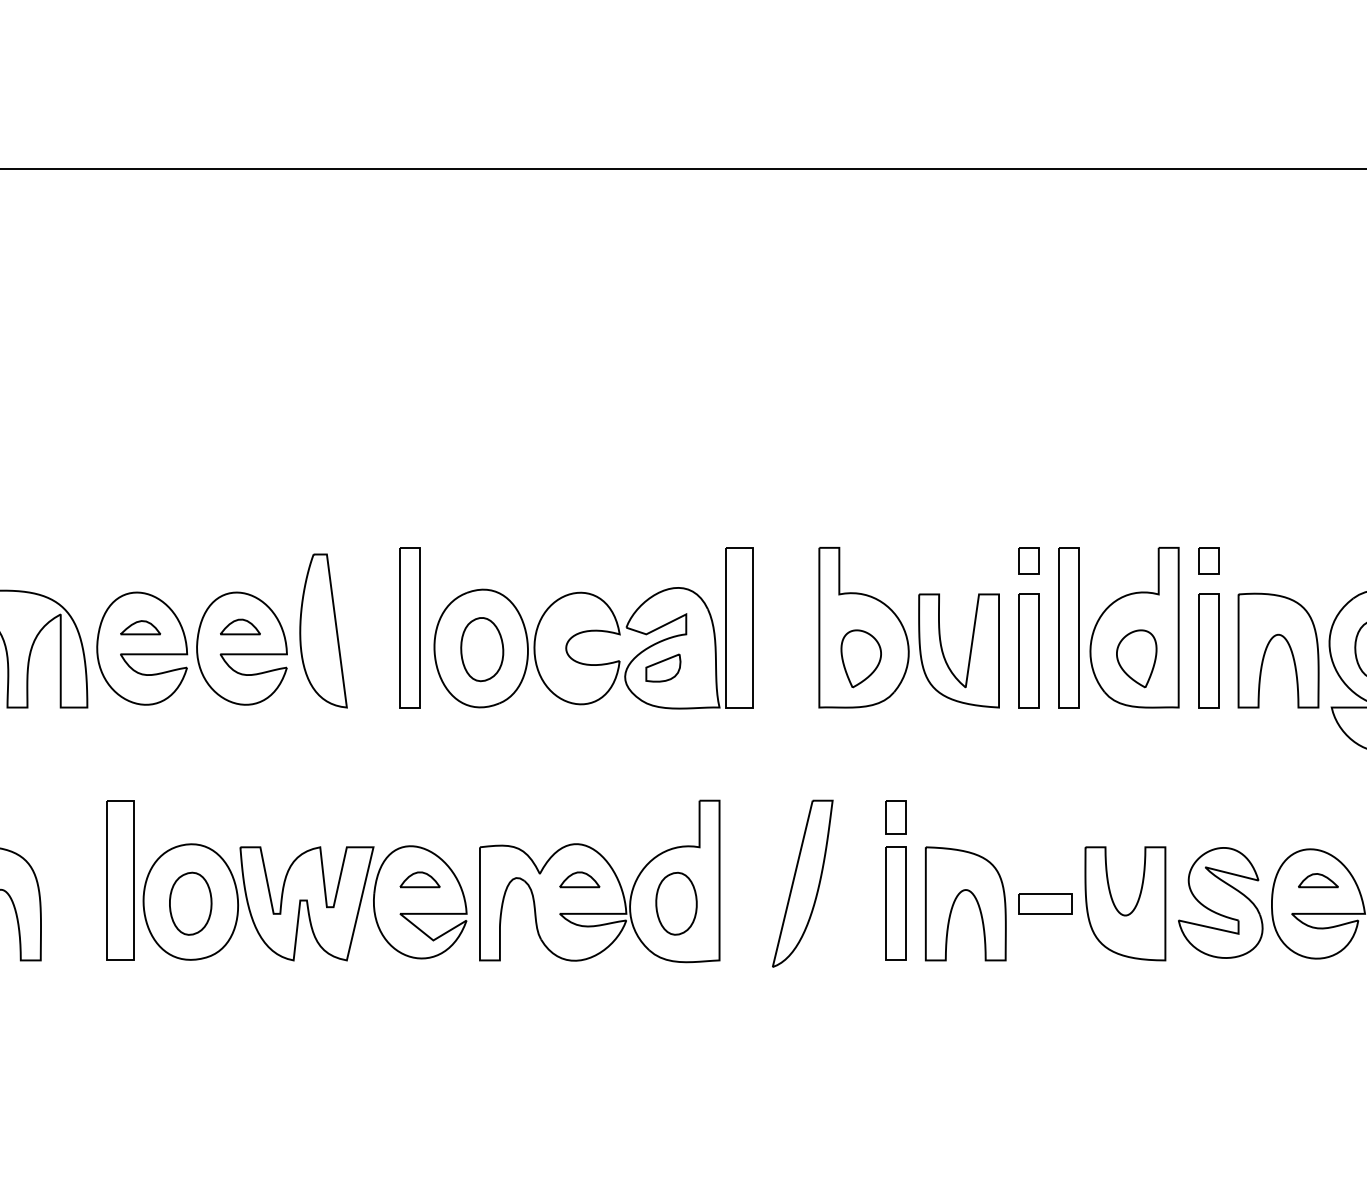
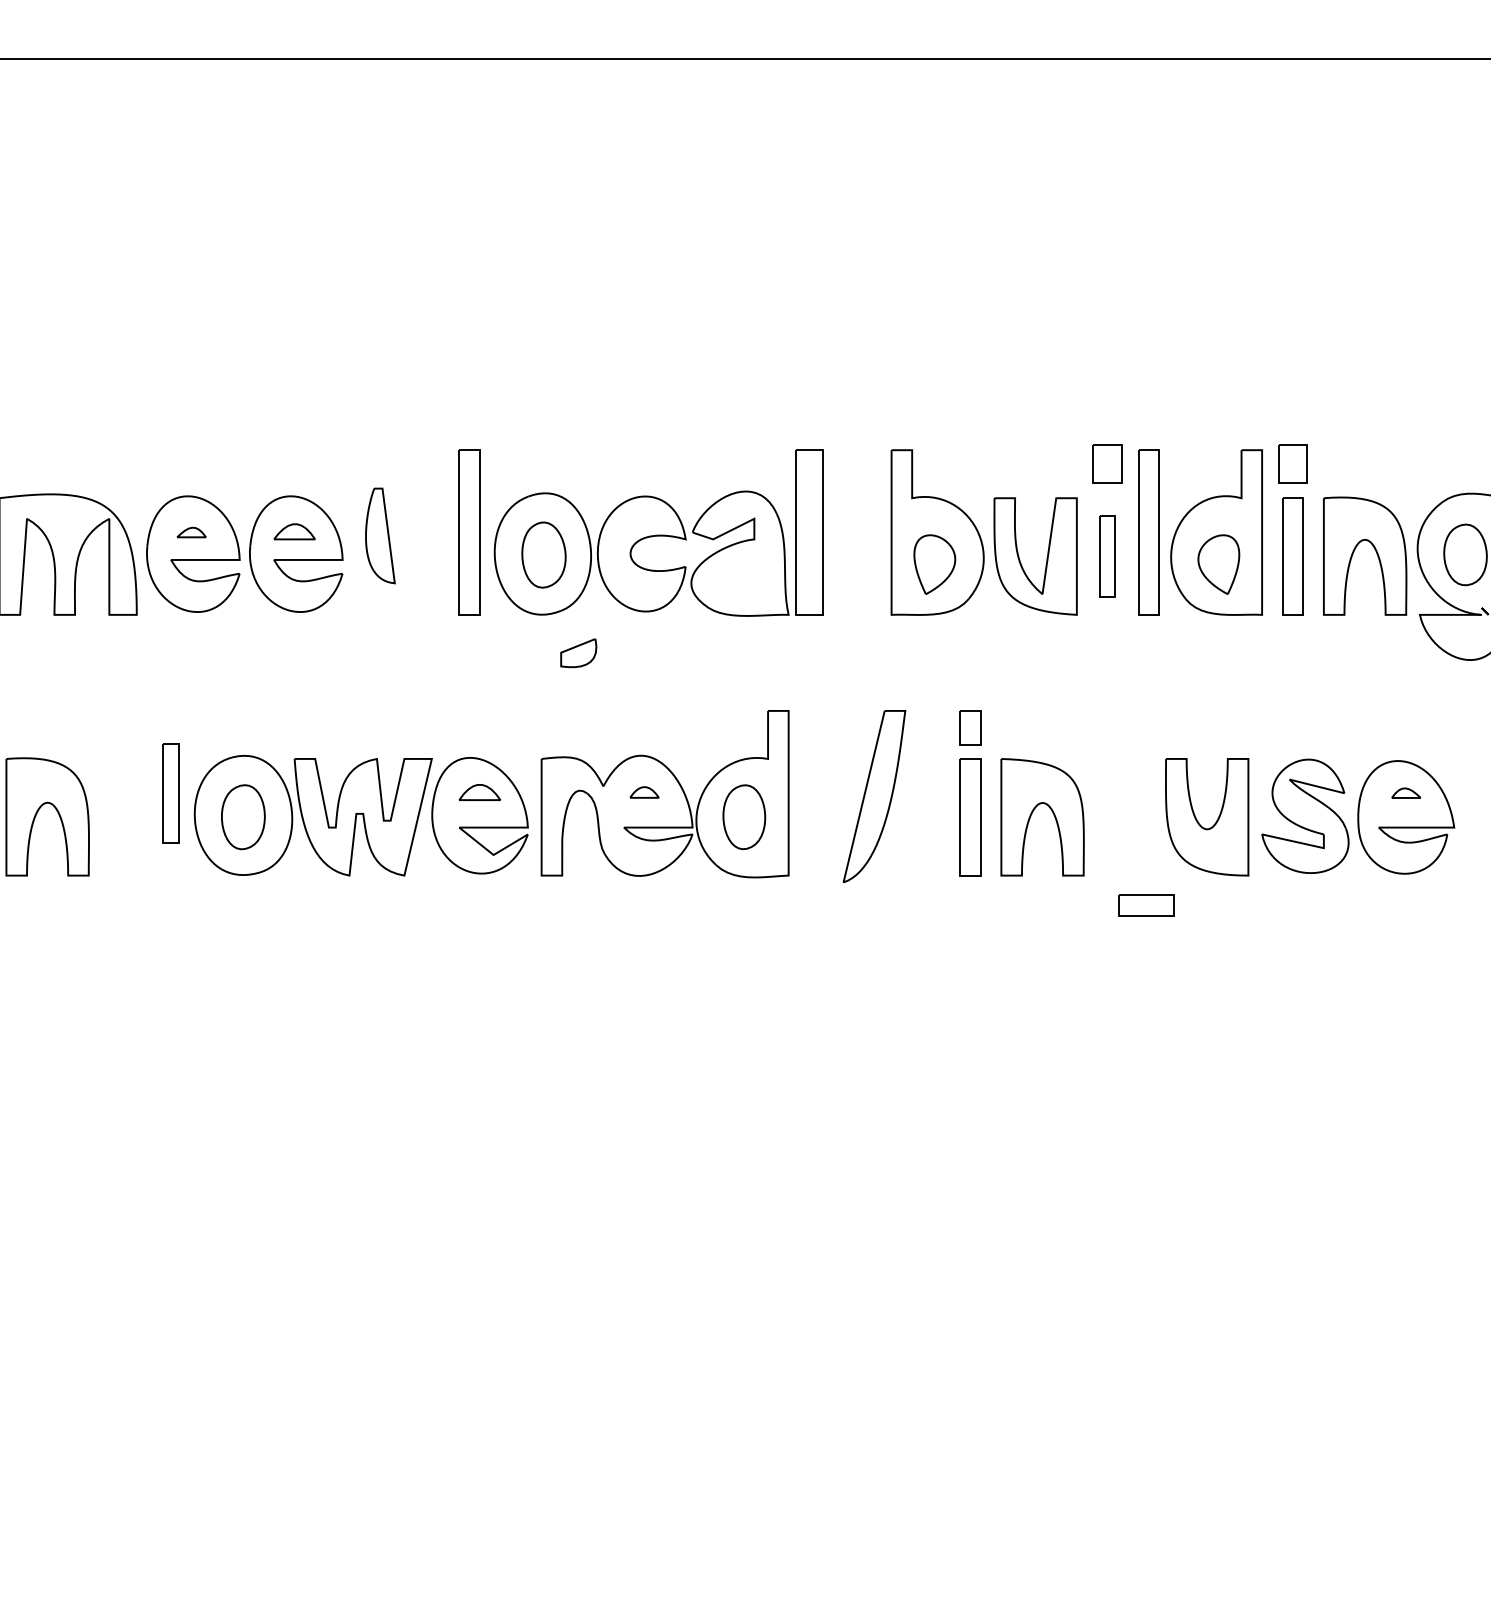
part: (1028, 560) -> (1107, 463), size x1.4
part: (1208, 560) -> (1292, 463), size x1.4
part: (140, 627) -> (191, 532), size x0.7
part: (323, 630) -> (380, 535), size x0.6
part: (1028, 650) -> (1107, 556), size x0.7
part: (663, 668) -> (578, 653), moved
part: (579, 879) -> (644, 792), size x0.7
part: (1318, 879) -> (1406, 792), size x0.7
part: (120, 880) -> (170, 793), size x0.6
part: (1045, 904) -> (1146, 905), moved

